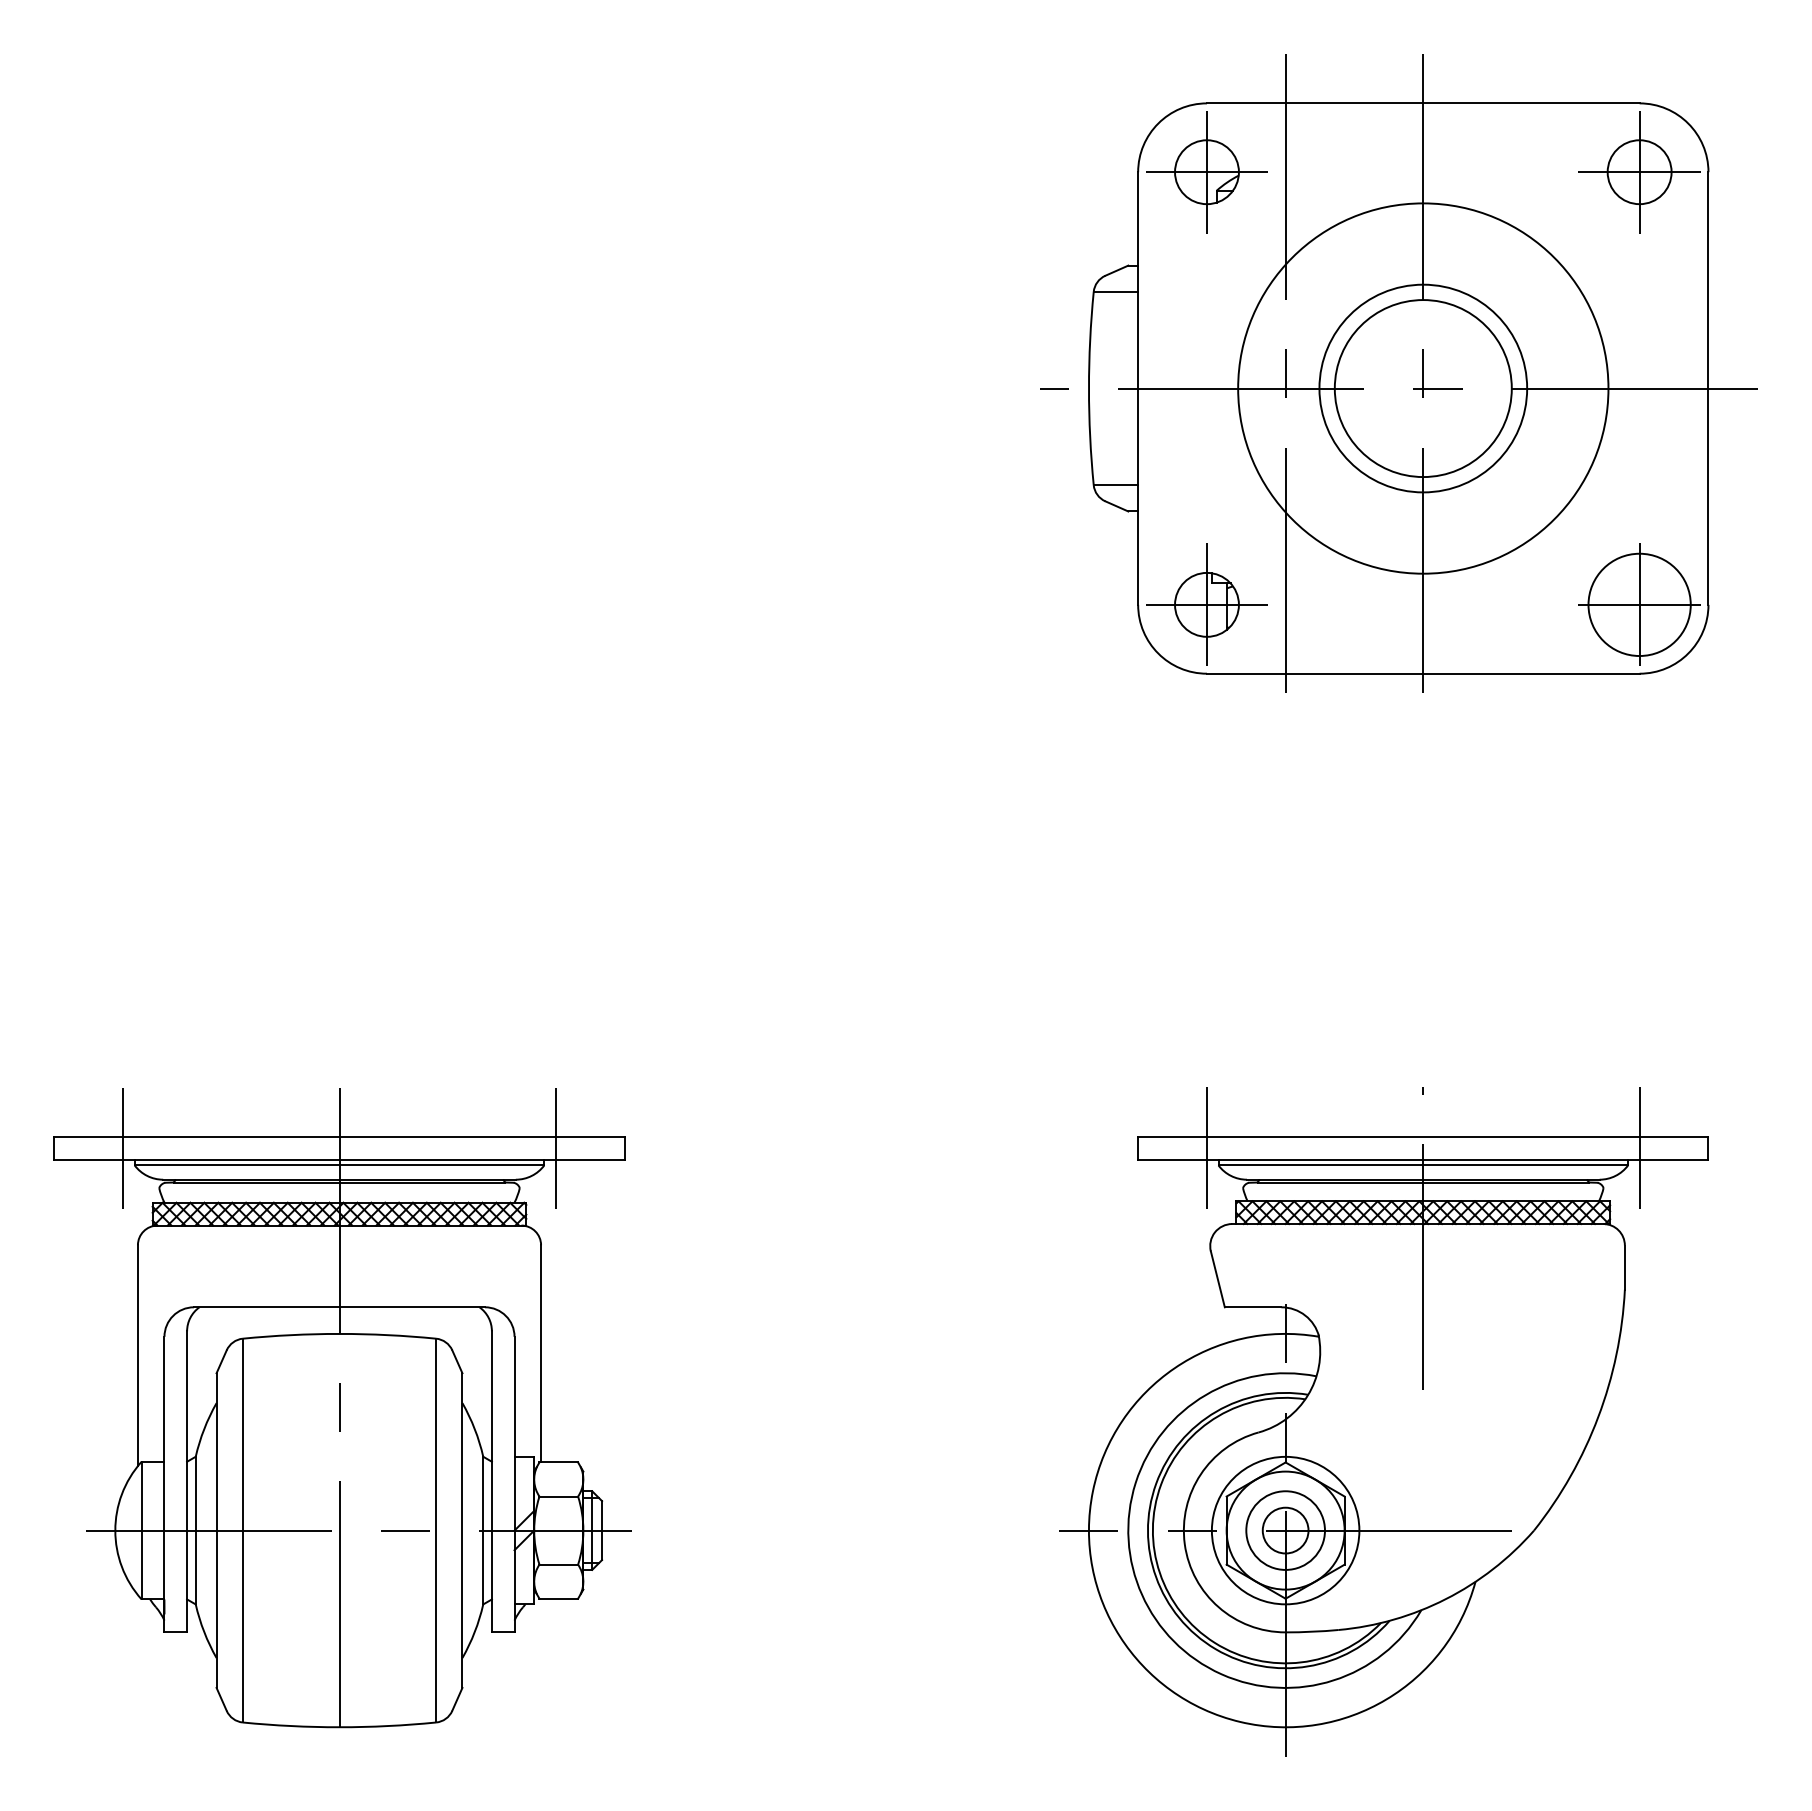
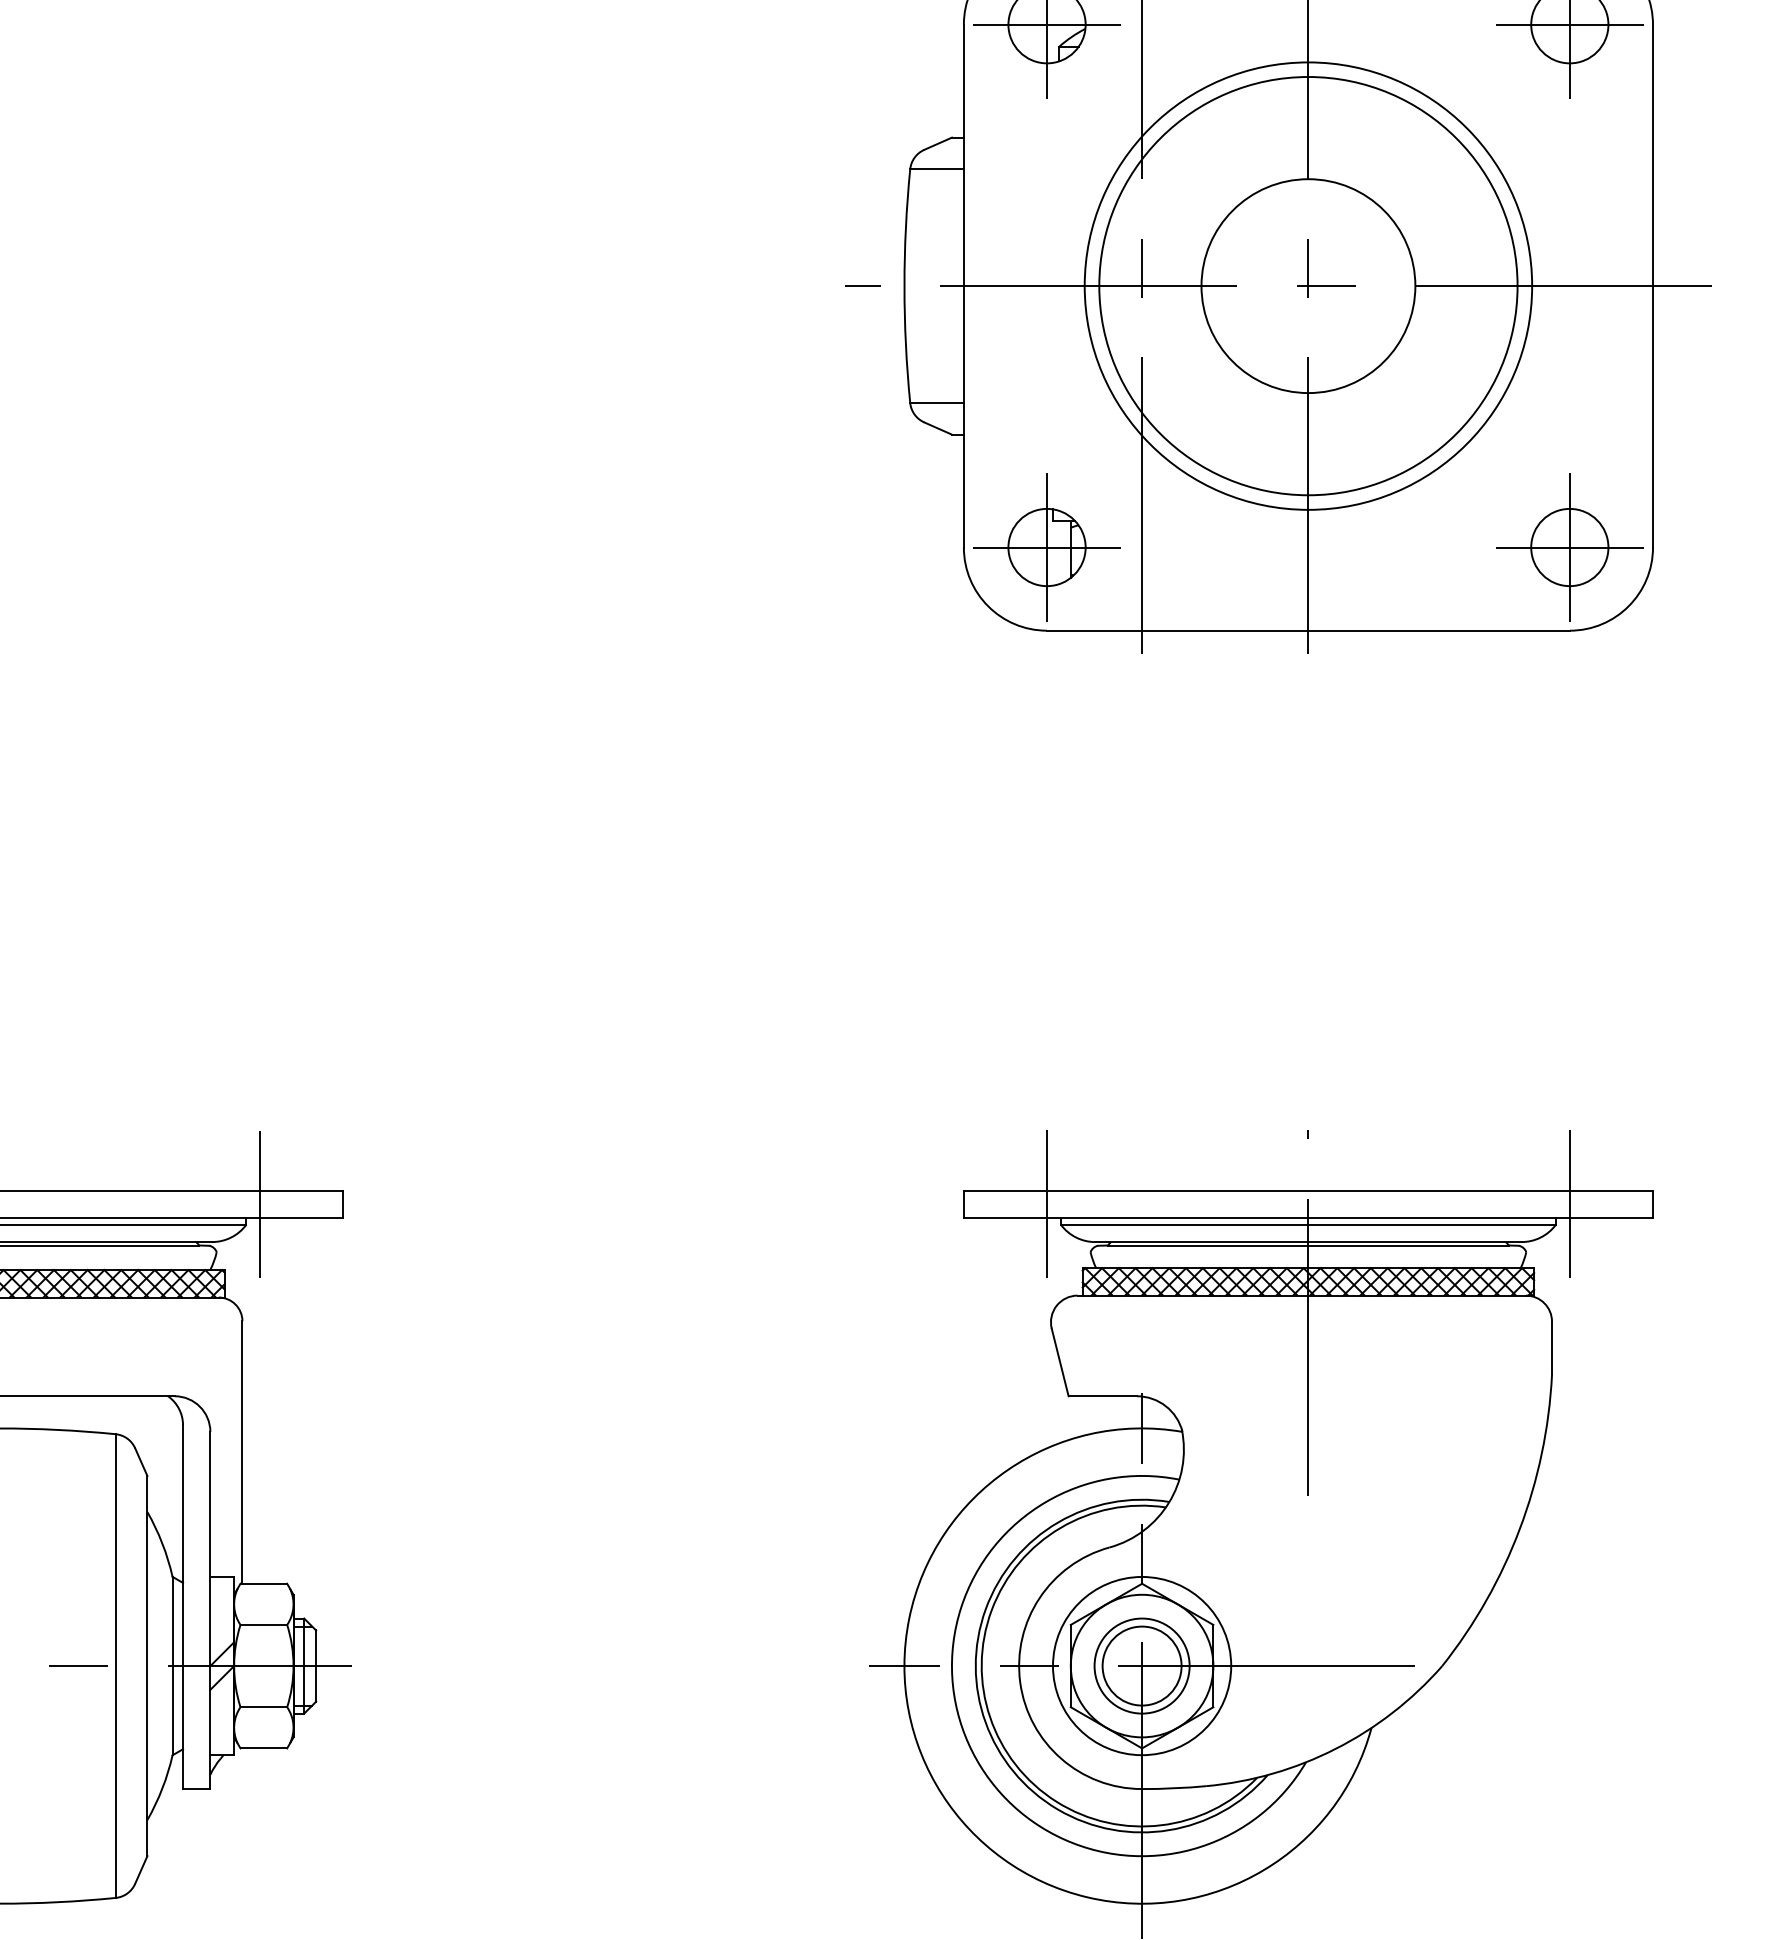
circle: (1423, 388) -> (1308, 286), size x1.67
circle: (1639, 604) -> (1569, 547), size x0.62
circle: (1285, 1530) -> (1141, 1665), size x1.43

